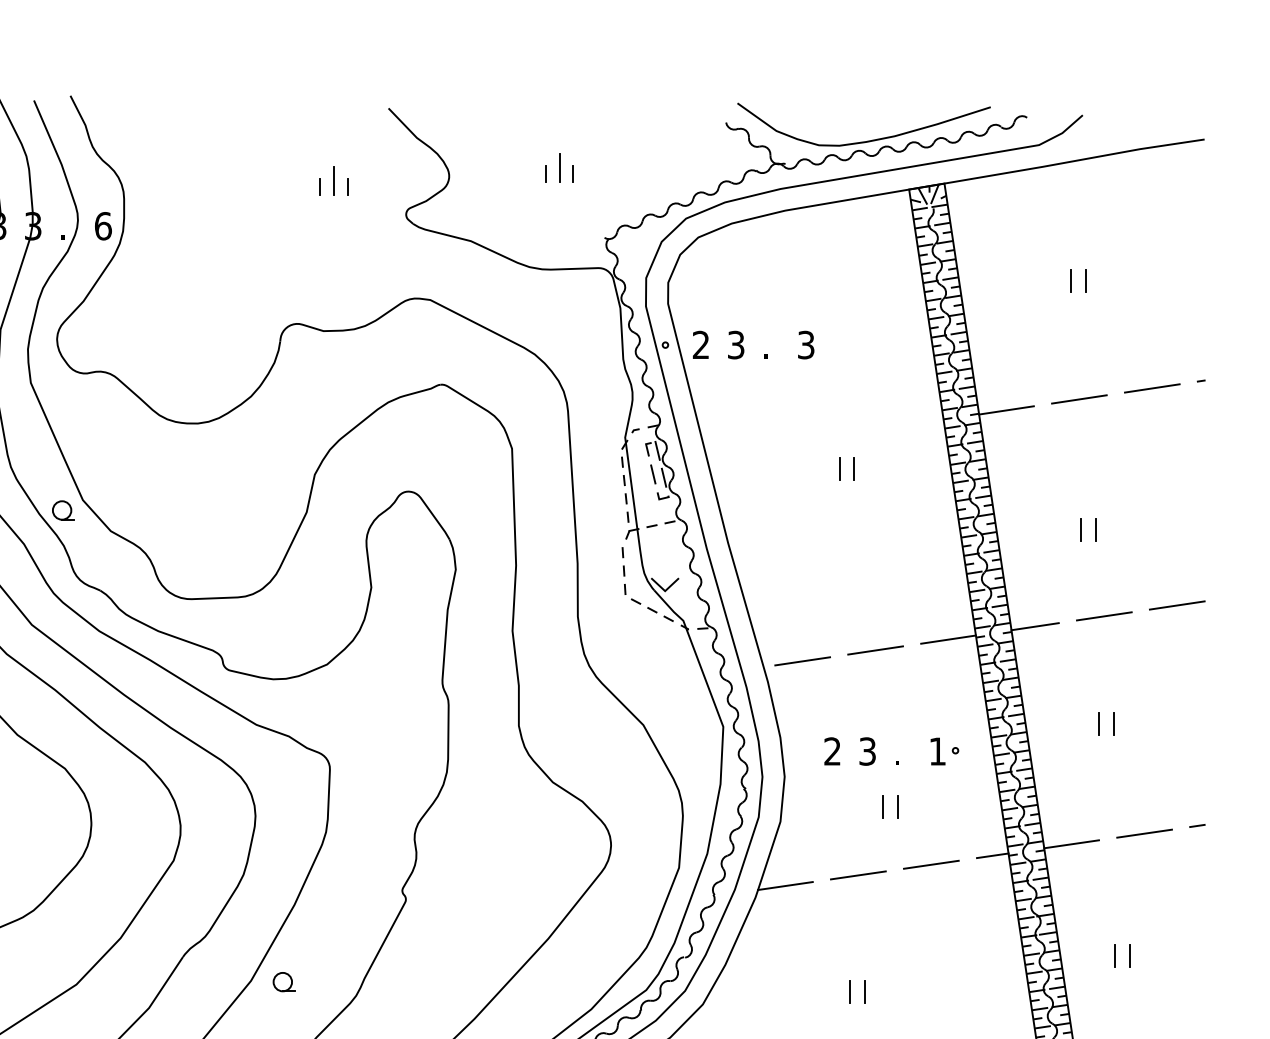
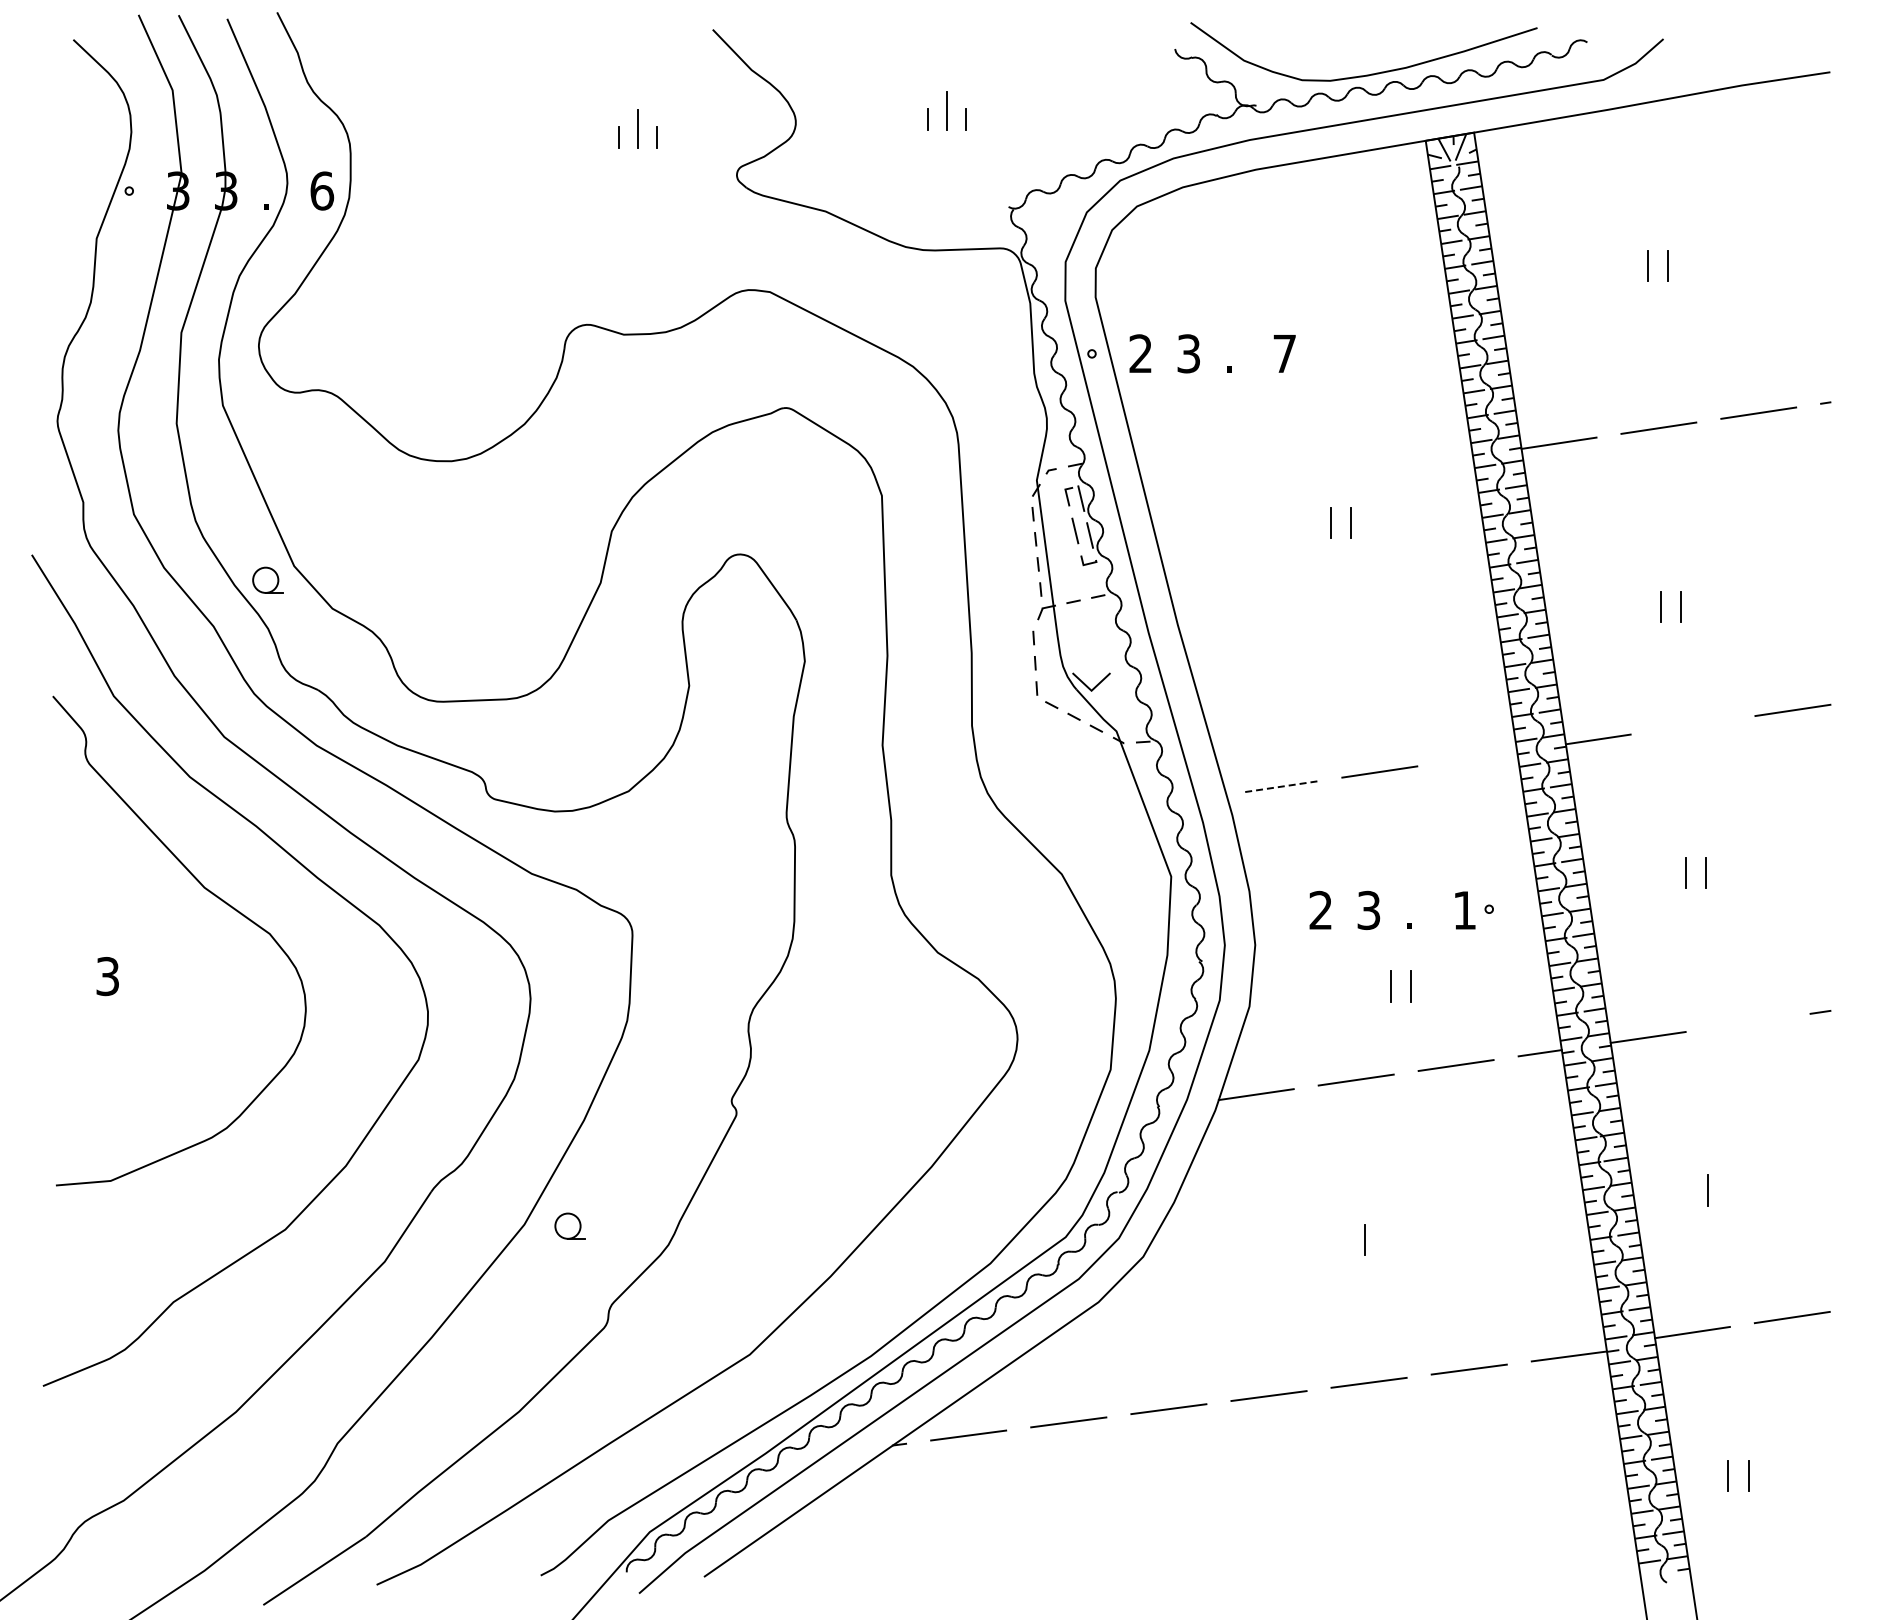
text: (806, 344) -> (1284, 353), 3 -> 7
line: (1103, 615) -> (1692, 724), removed
line: (948, 639) -> (1479, 756), removed
line: (802, 661) -> (1279, 786), solid -> dashed
line: (1144, 833) -> (1747, 1022), removed
line: (1130, 956) -> (1728, 1190), removed
line: (849, 991) -> (1343, 1239), removed

